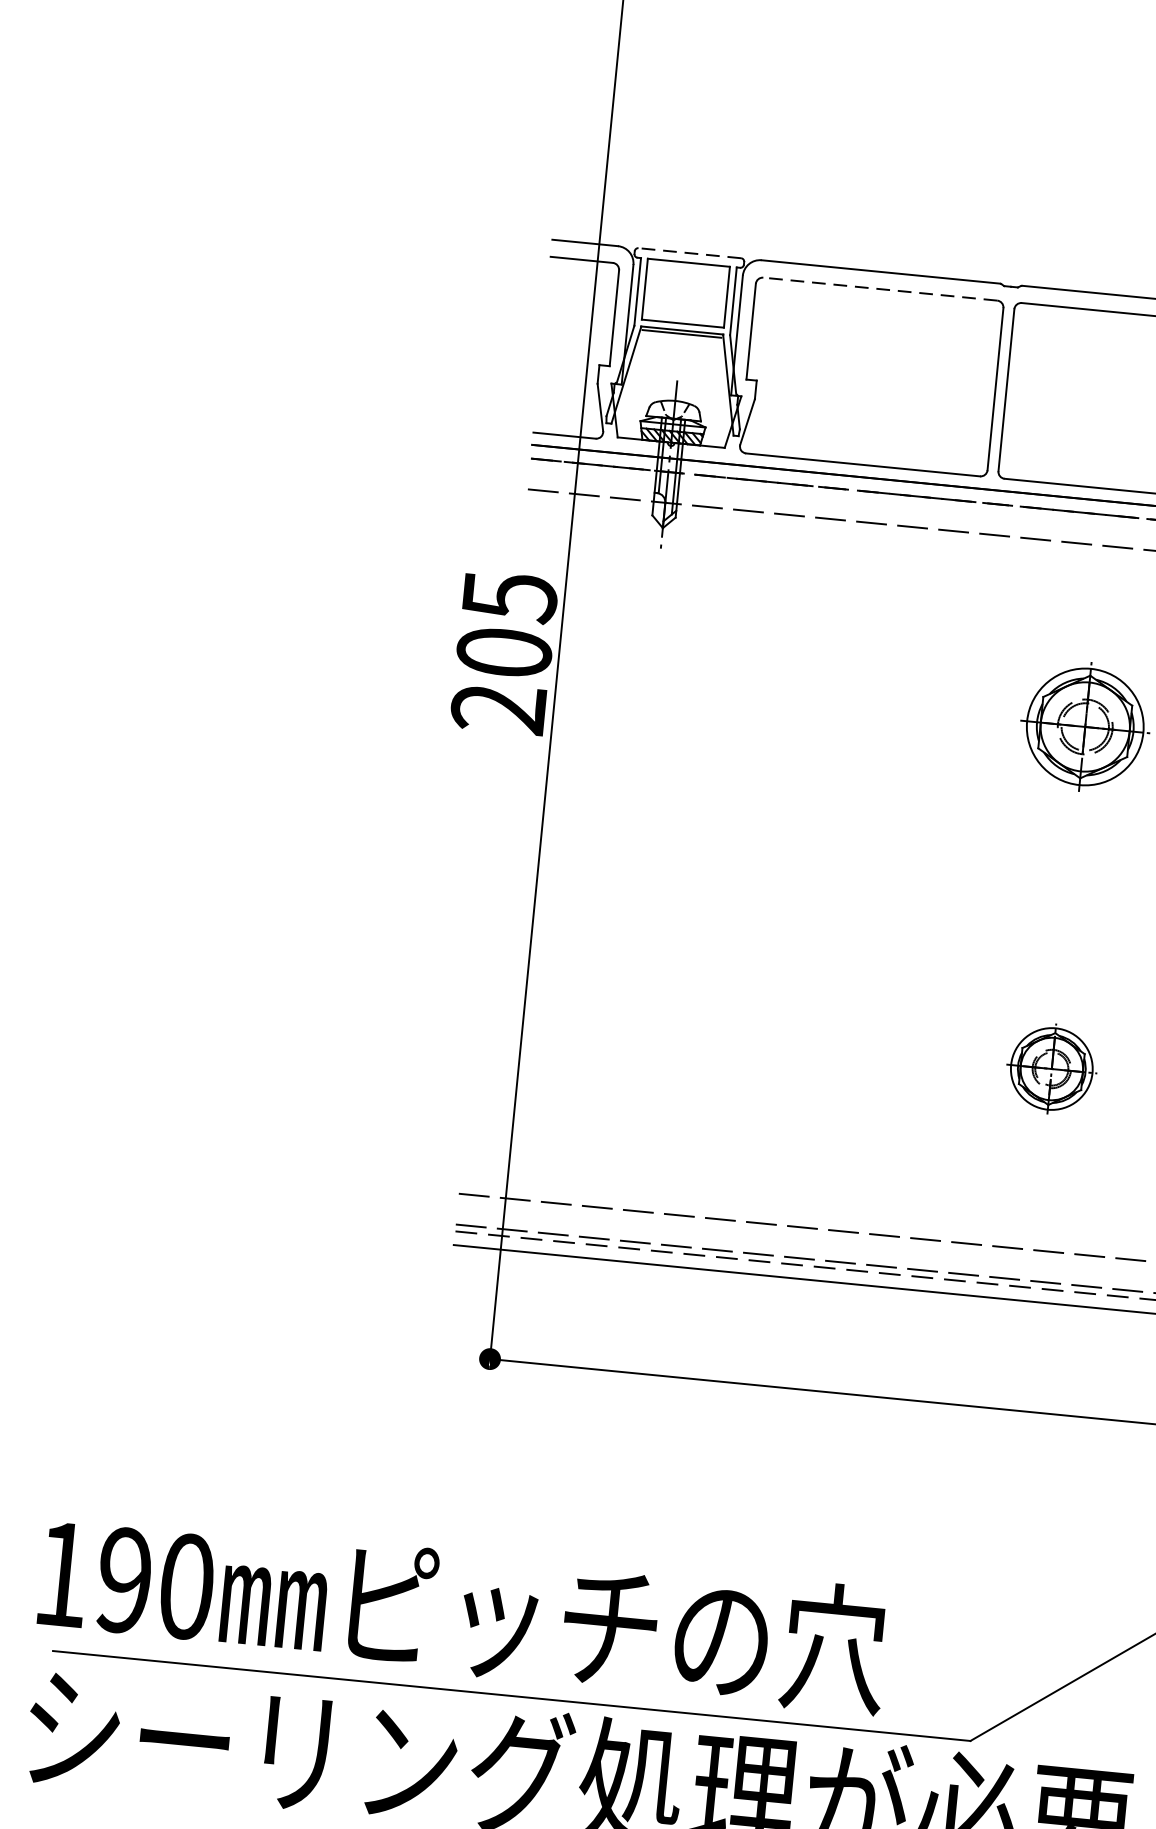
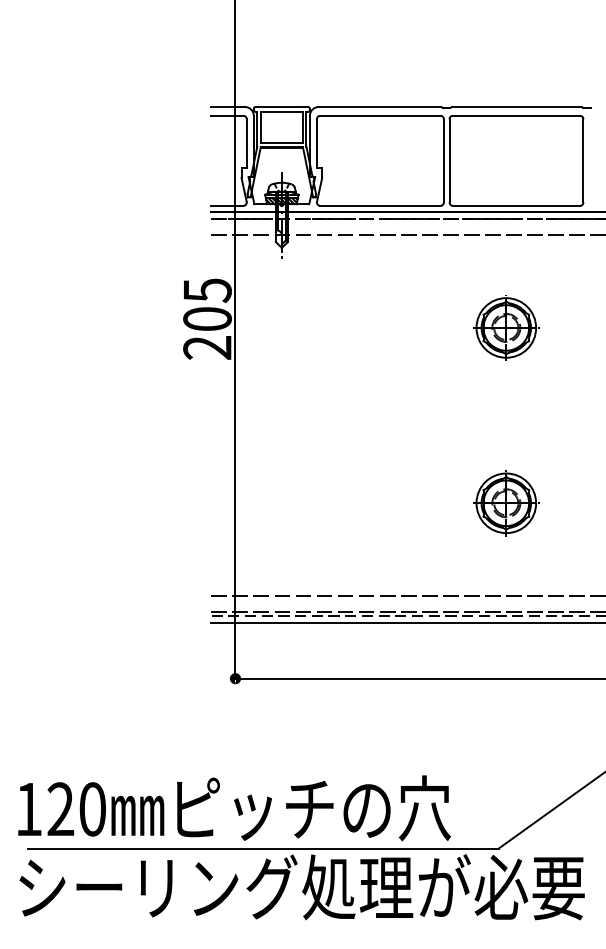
line: (689, 254) -> (281, 107), dashed -> solid
line: (880, 288) -> (380, 115), dashed -> solid
part: (1052, 1069) -> (506, 503), size x1.43
text: (123, 1580) -> (60, 809), 190 -> 120

